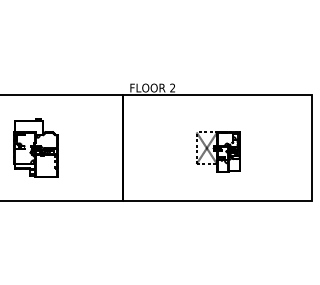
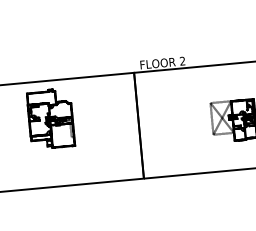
part: (35, 147) -> (50, 118), moved

